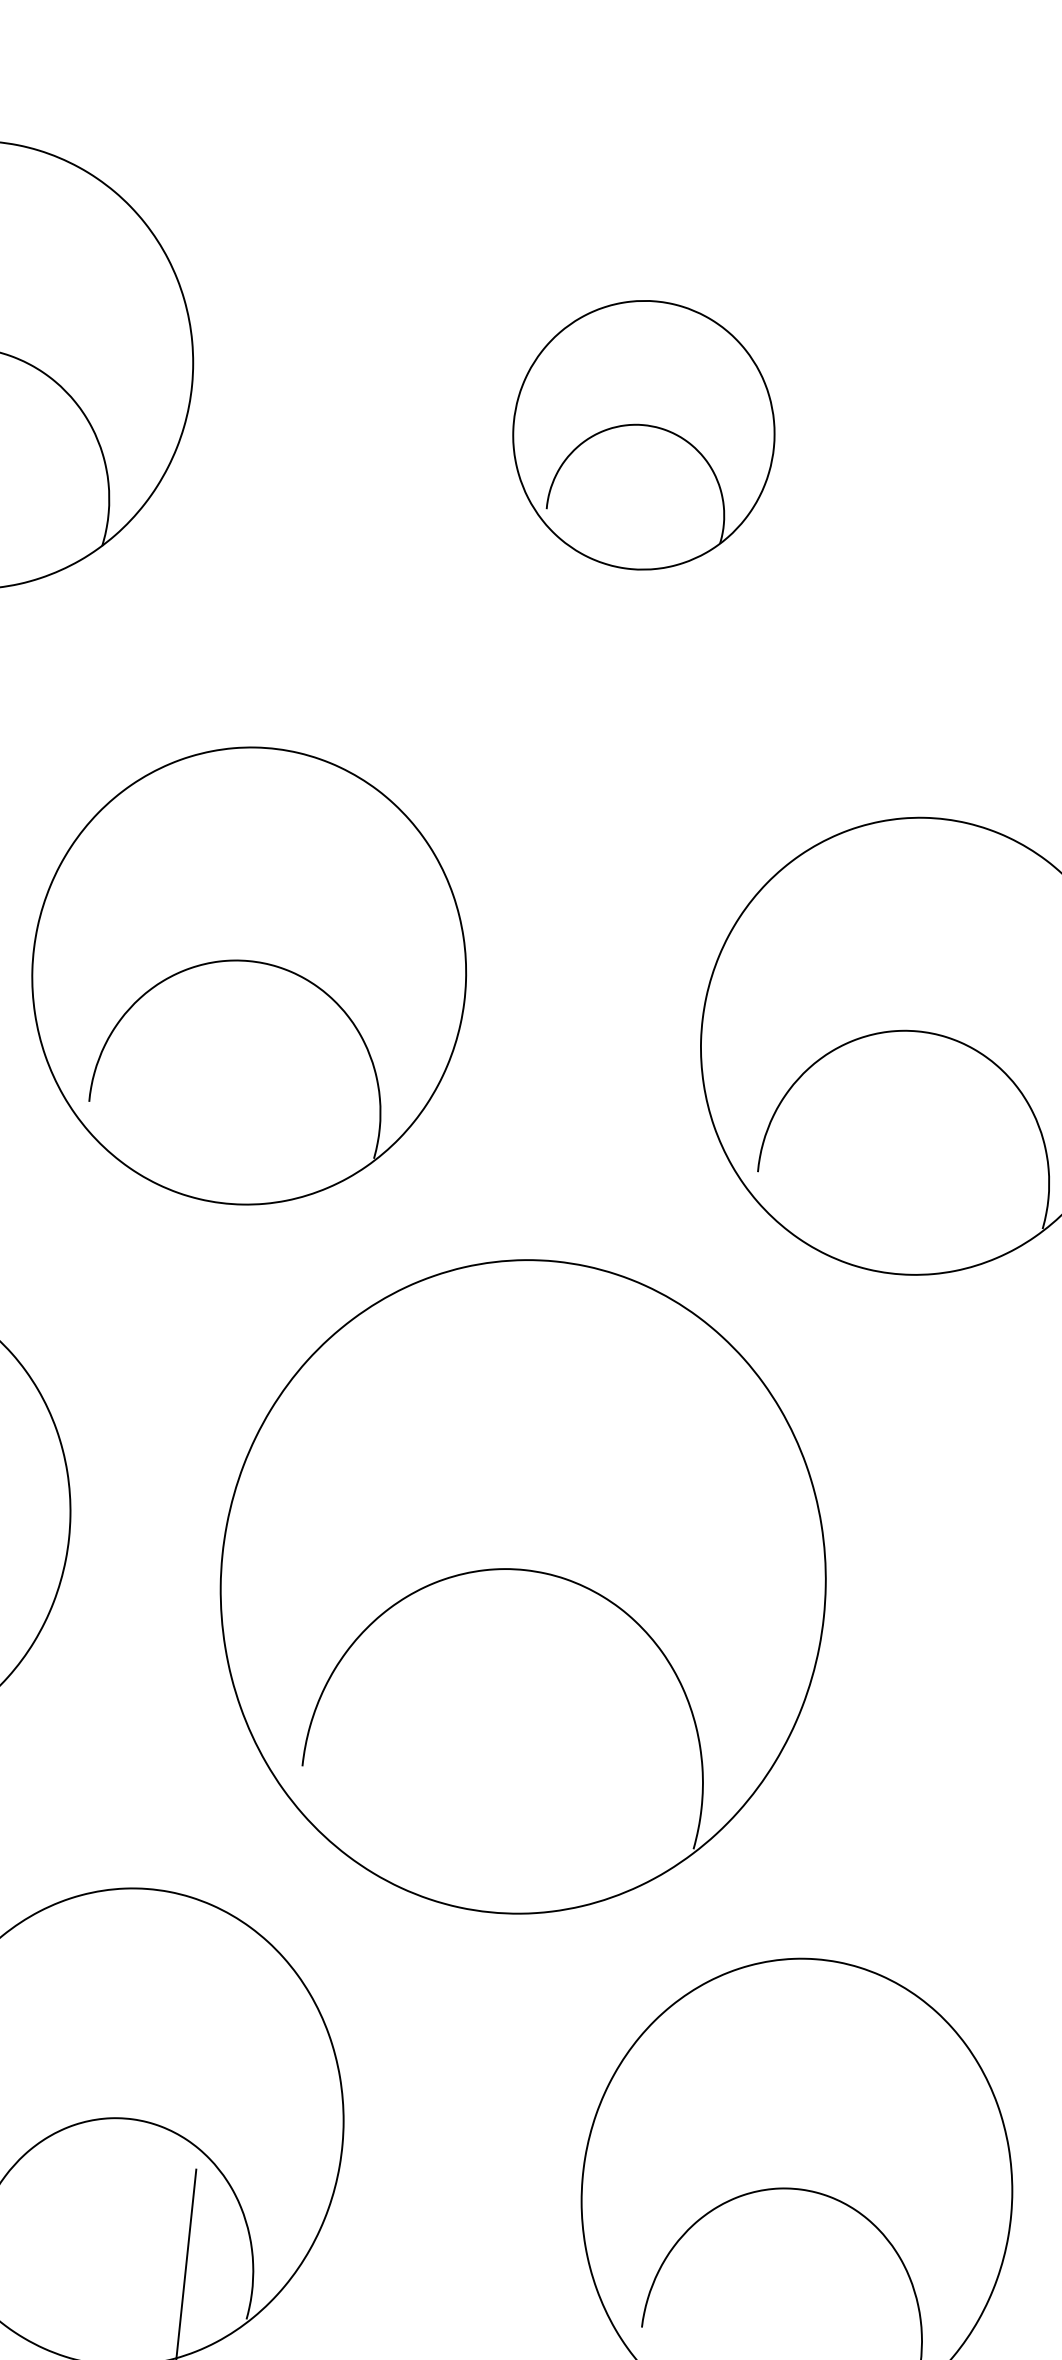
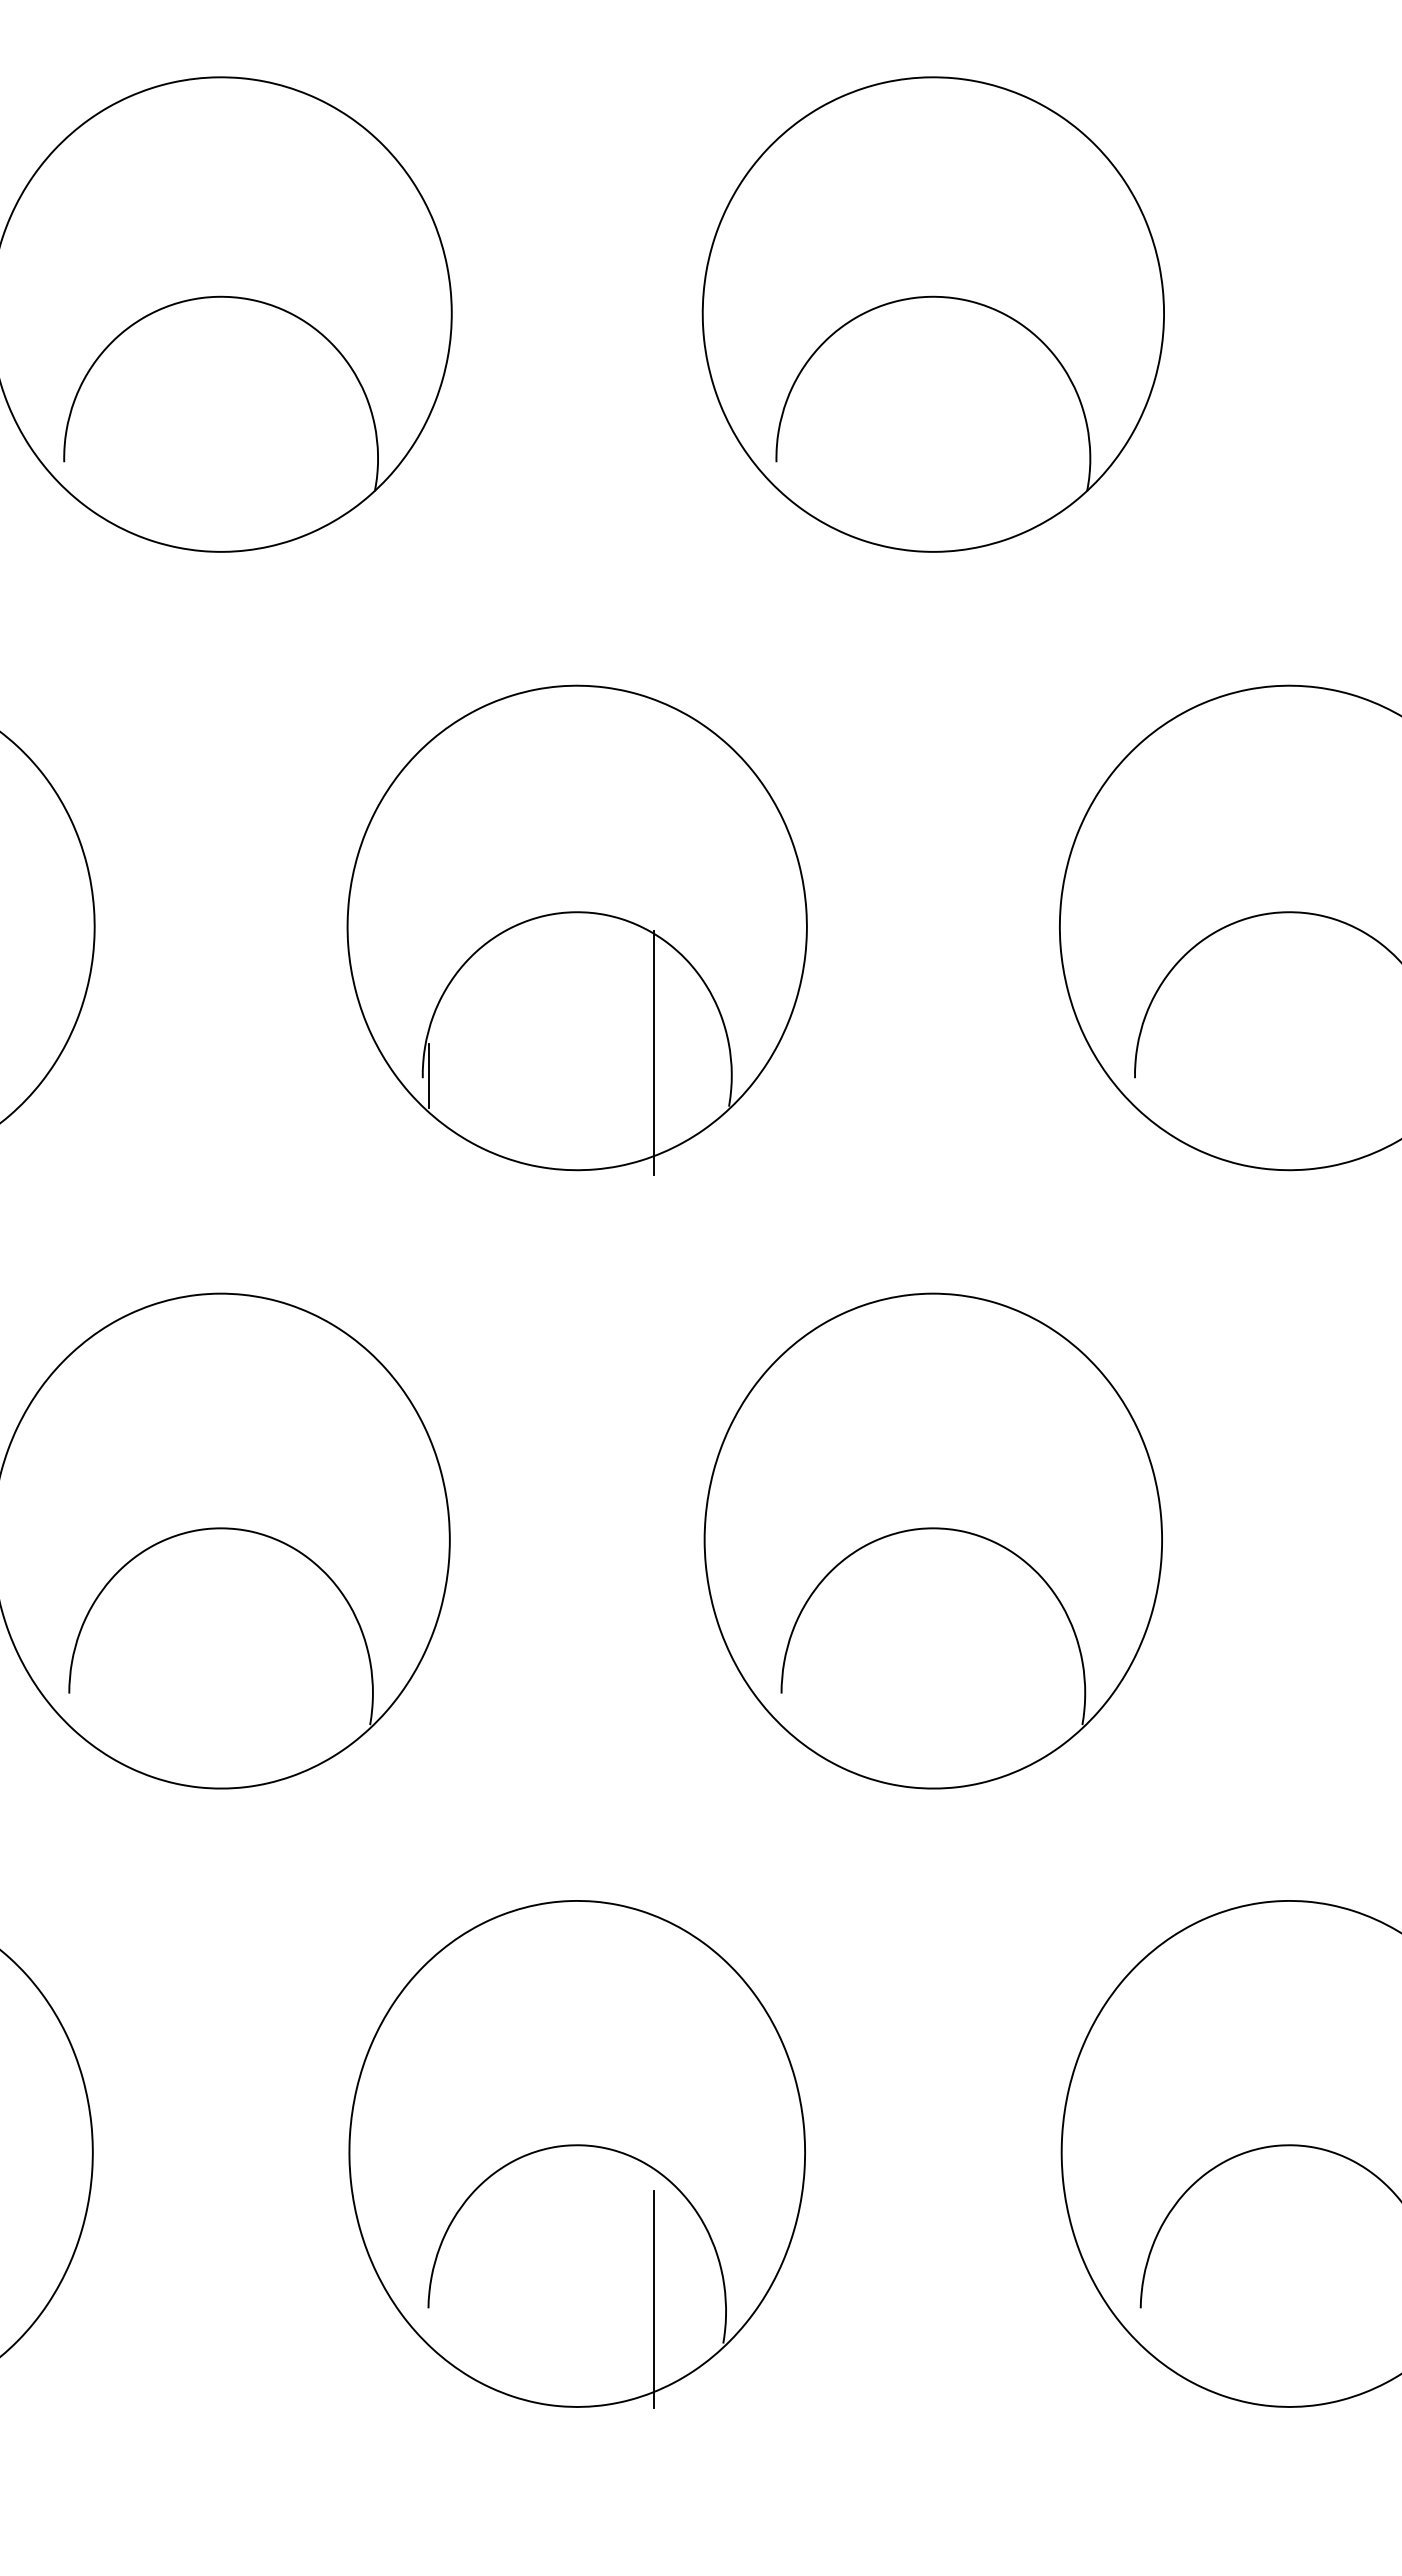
part: (643, 435) -> (932, 314), size x1.67
line: (94, 1099) -> (428, 1075), added
line: (308, 1100) -> (653, 1052), added
part: (522, 1586) -> (932, 1540), size x0.71

